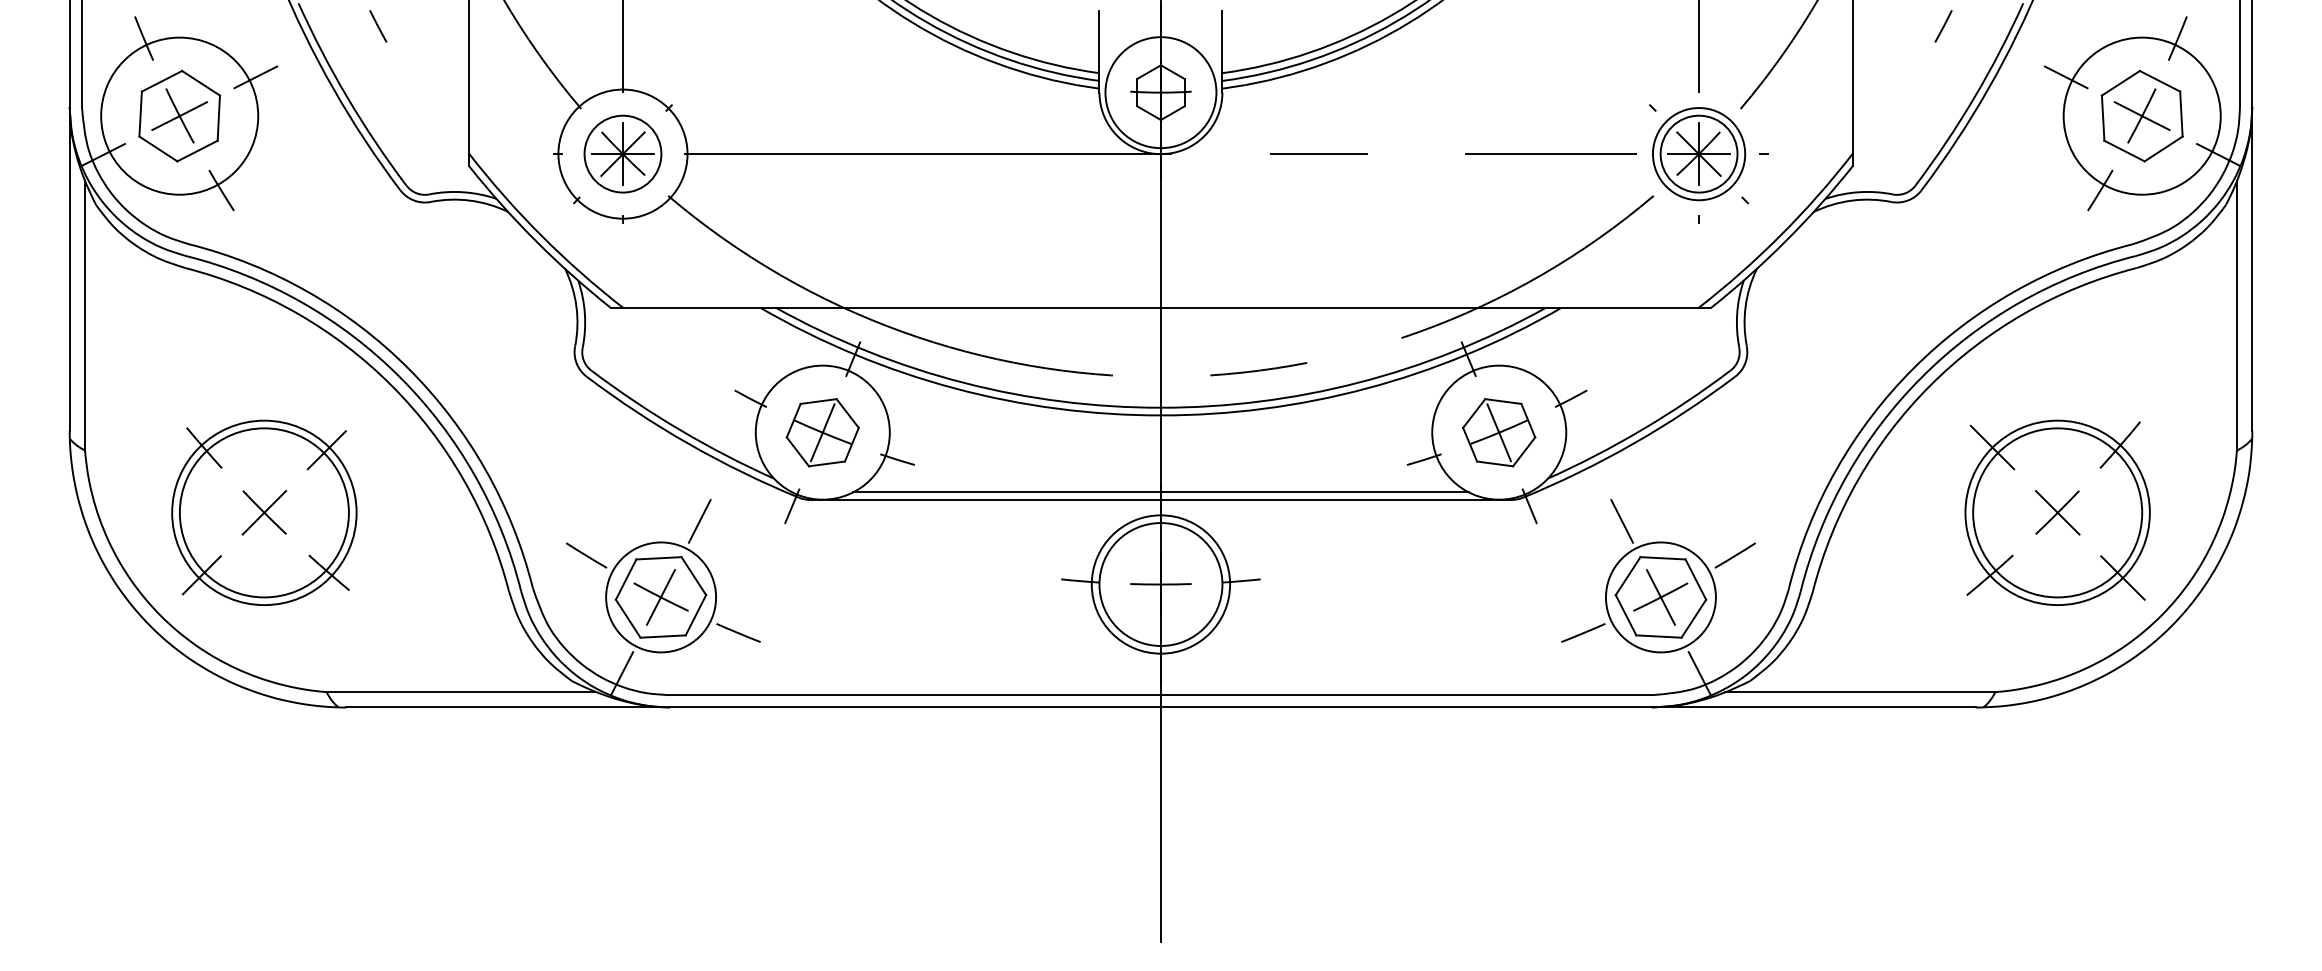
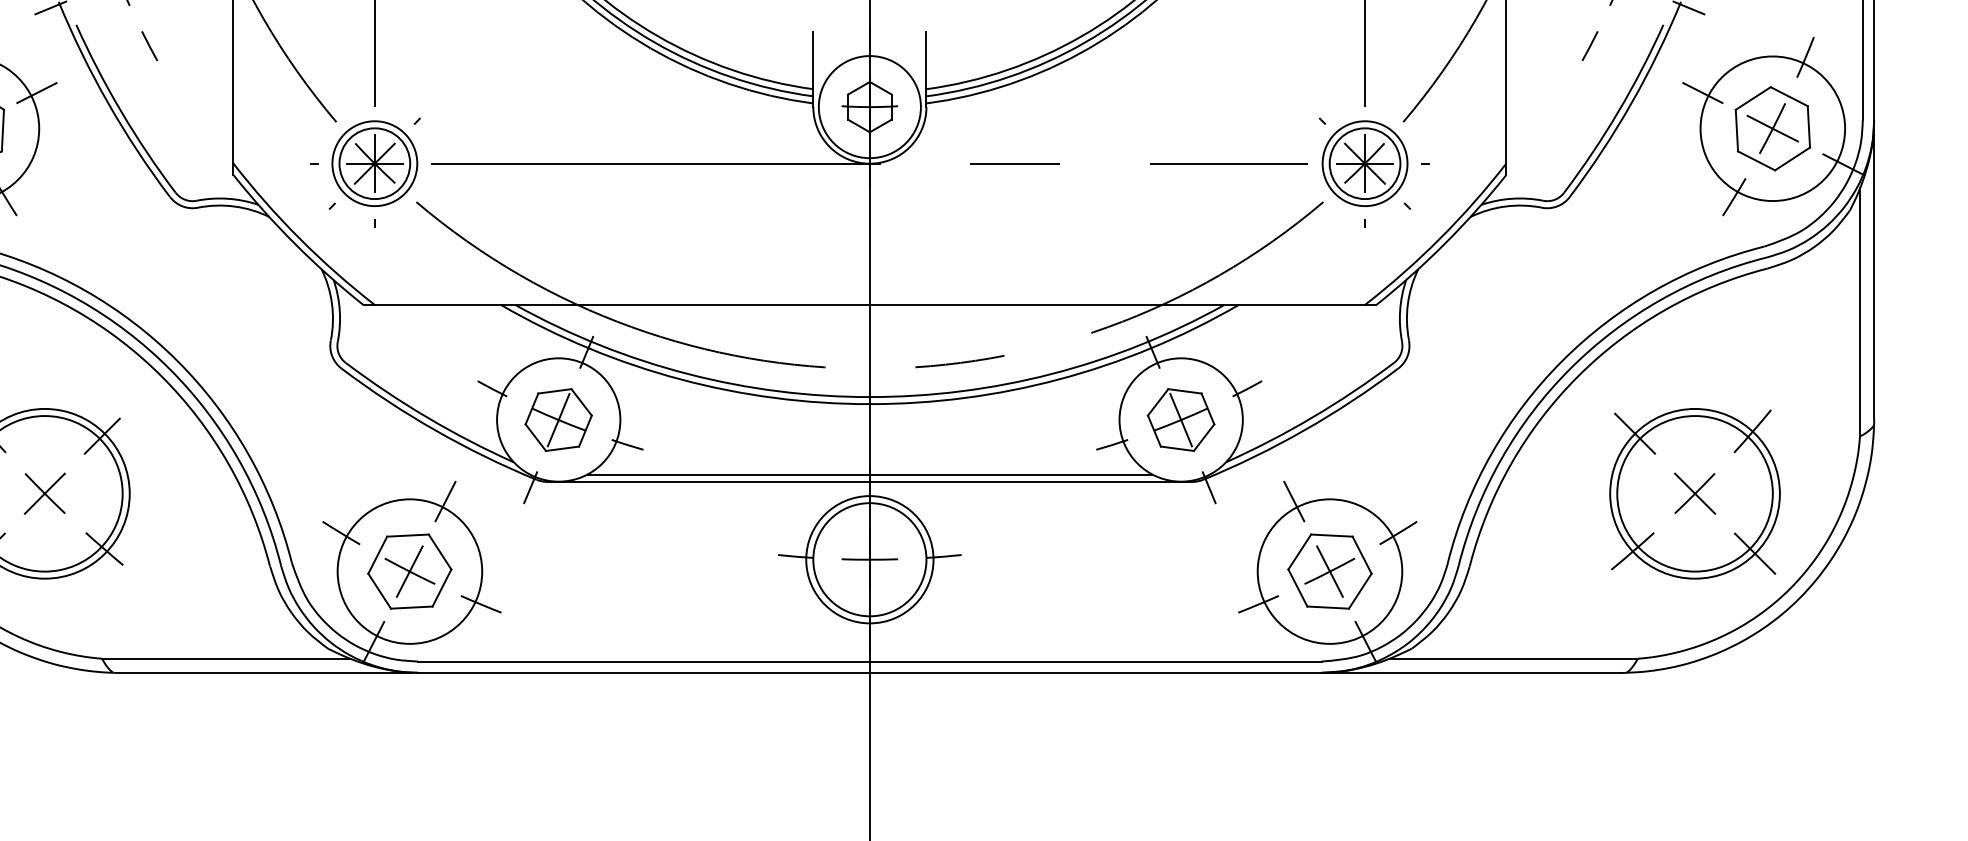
circle: (622, 154) -> (374, 164), size x0.71
circle: (660, 596) -> (409, 570), size x1.43
circle: (1660, 596) -> (1329, 570), size x1.43

